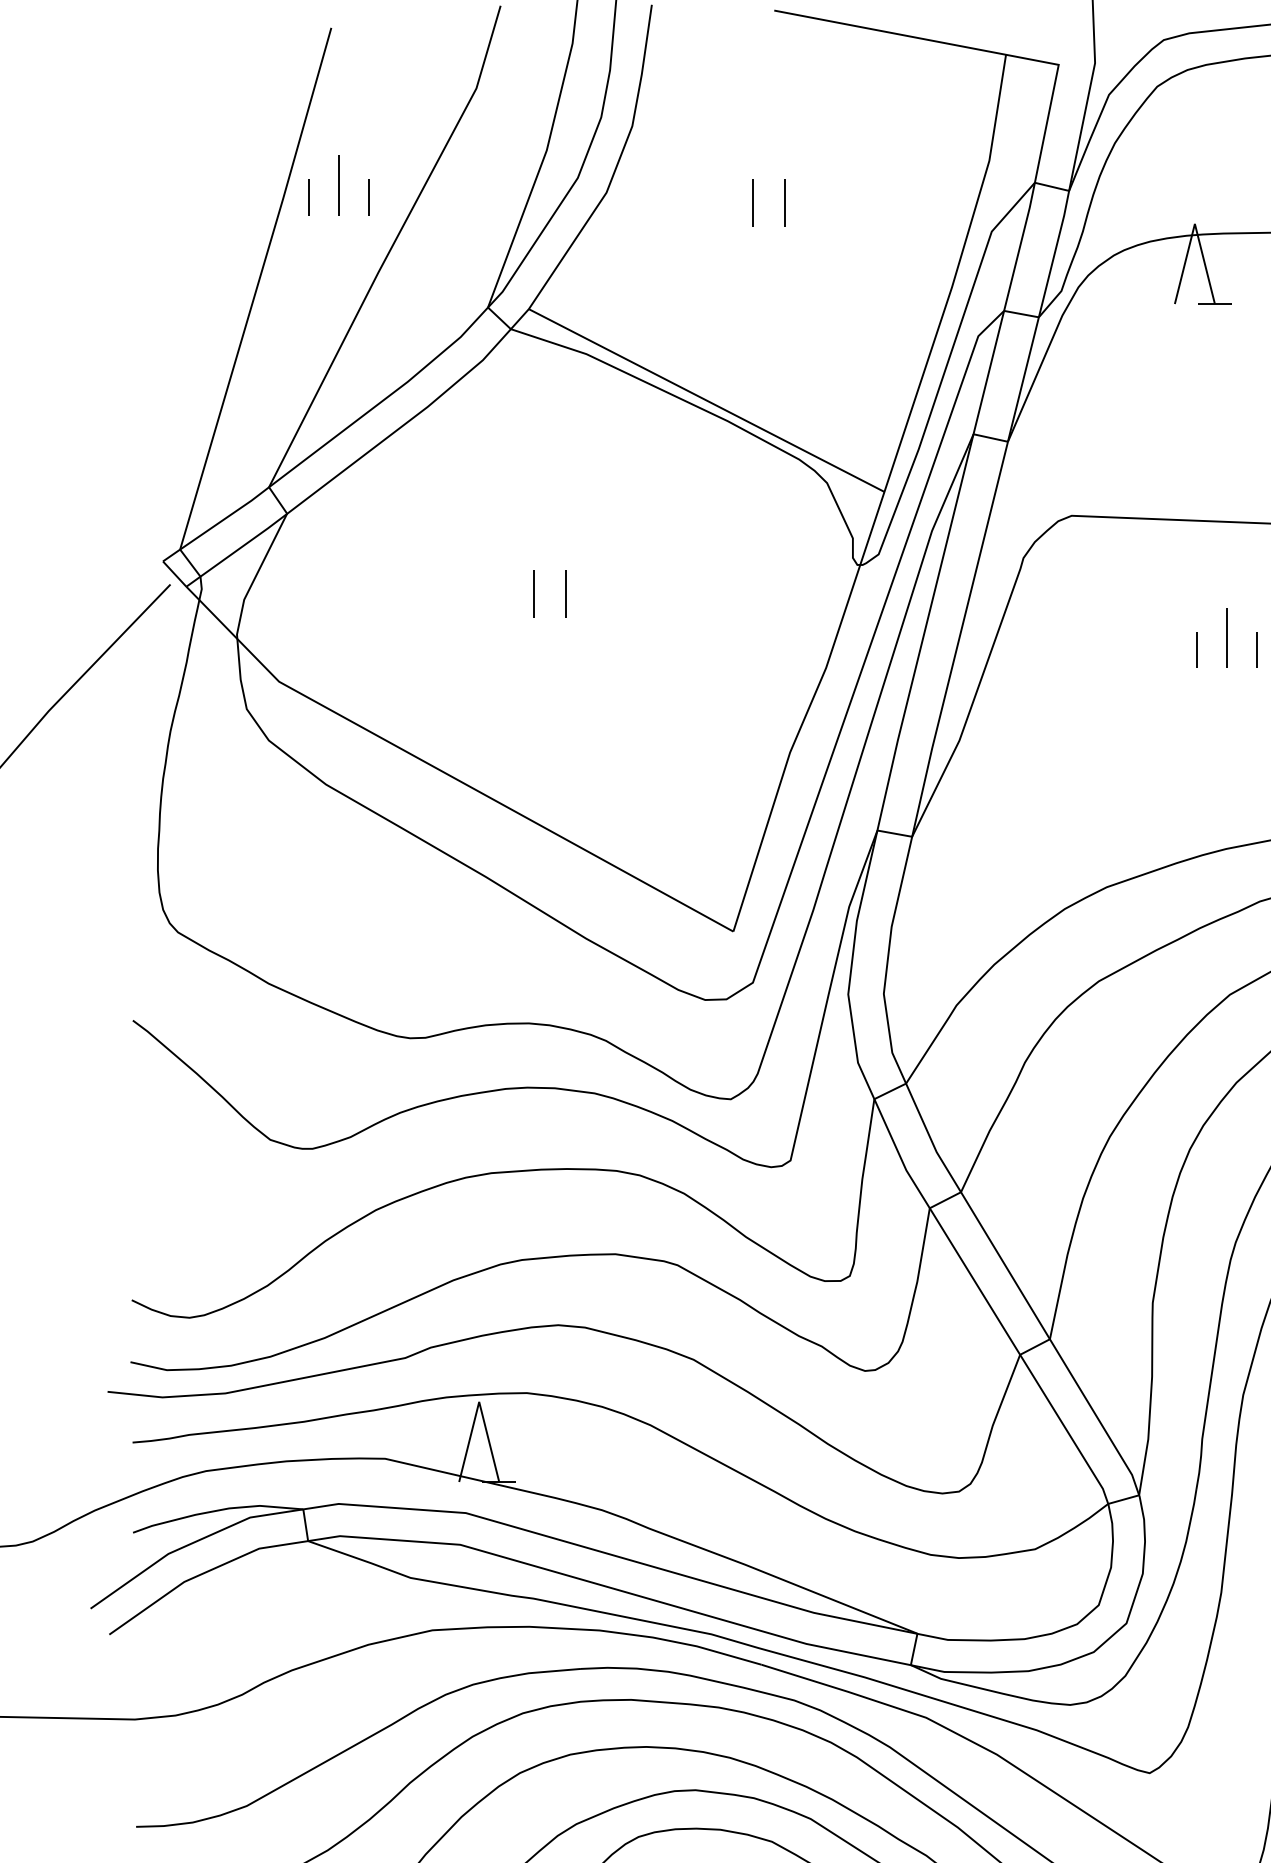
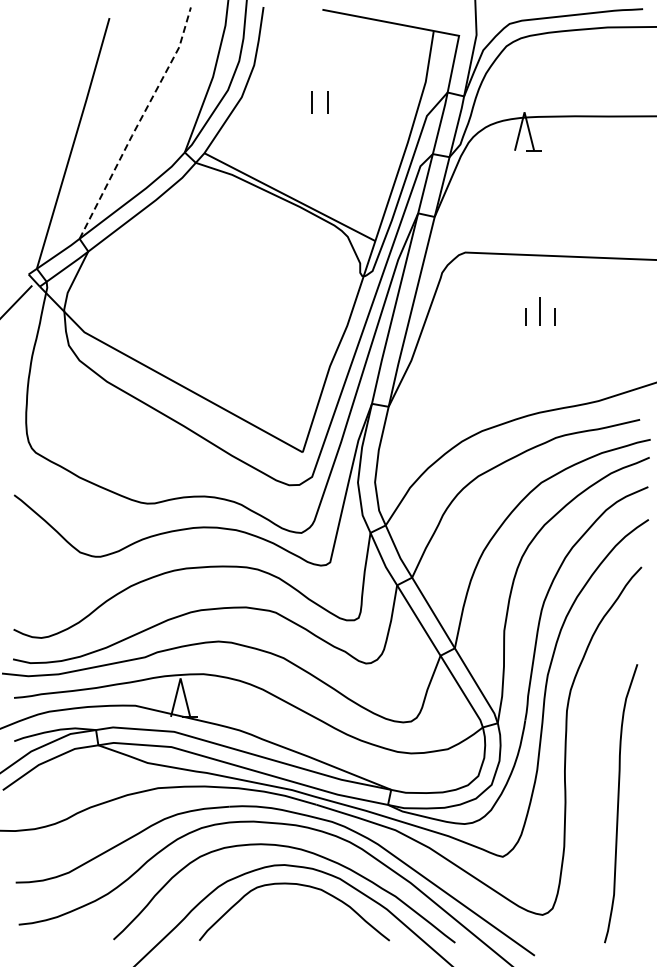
part: (339, 184) -> (113, 93), removed
line: (391, 247) -> (138, 123), solid -> dashed
part: (535, 594) -> (207, 290), removed

